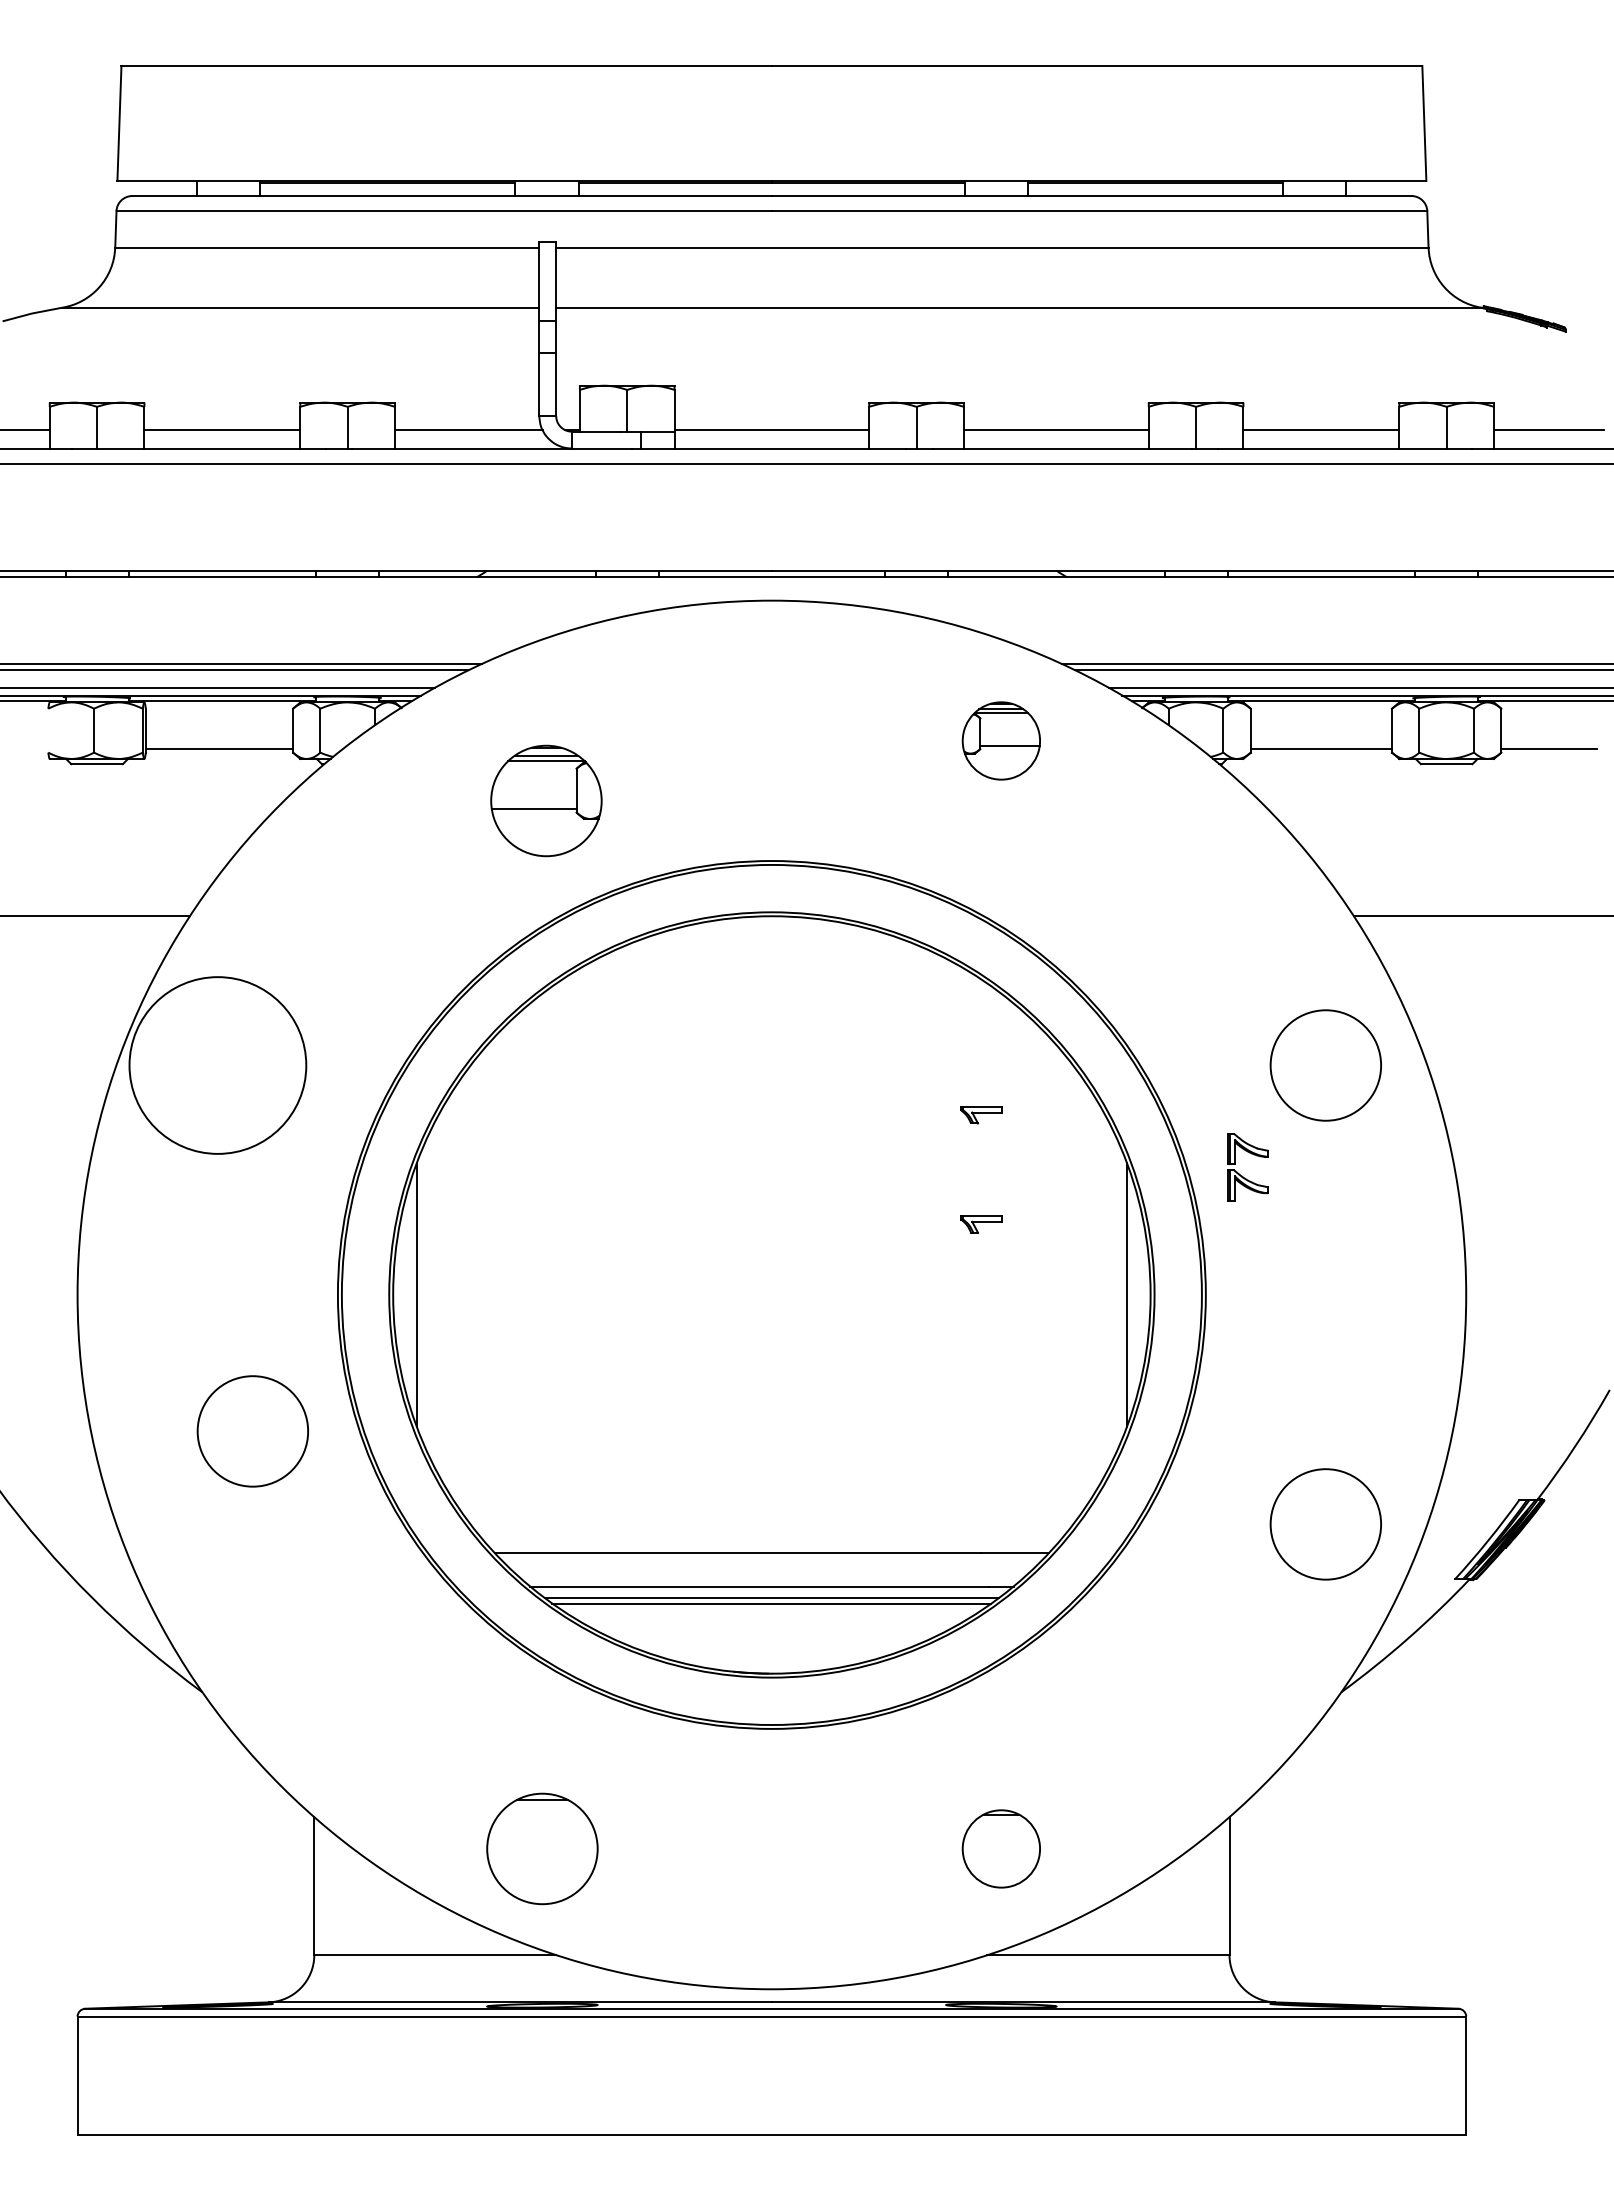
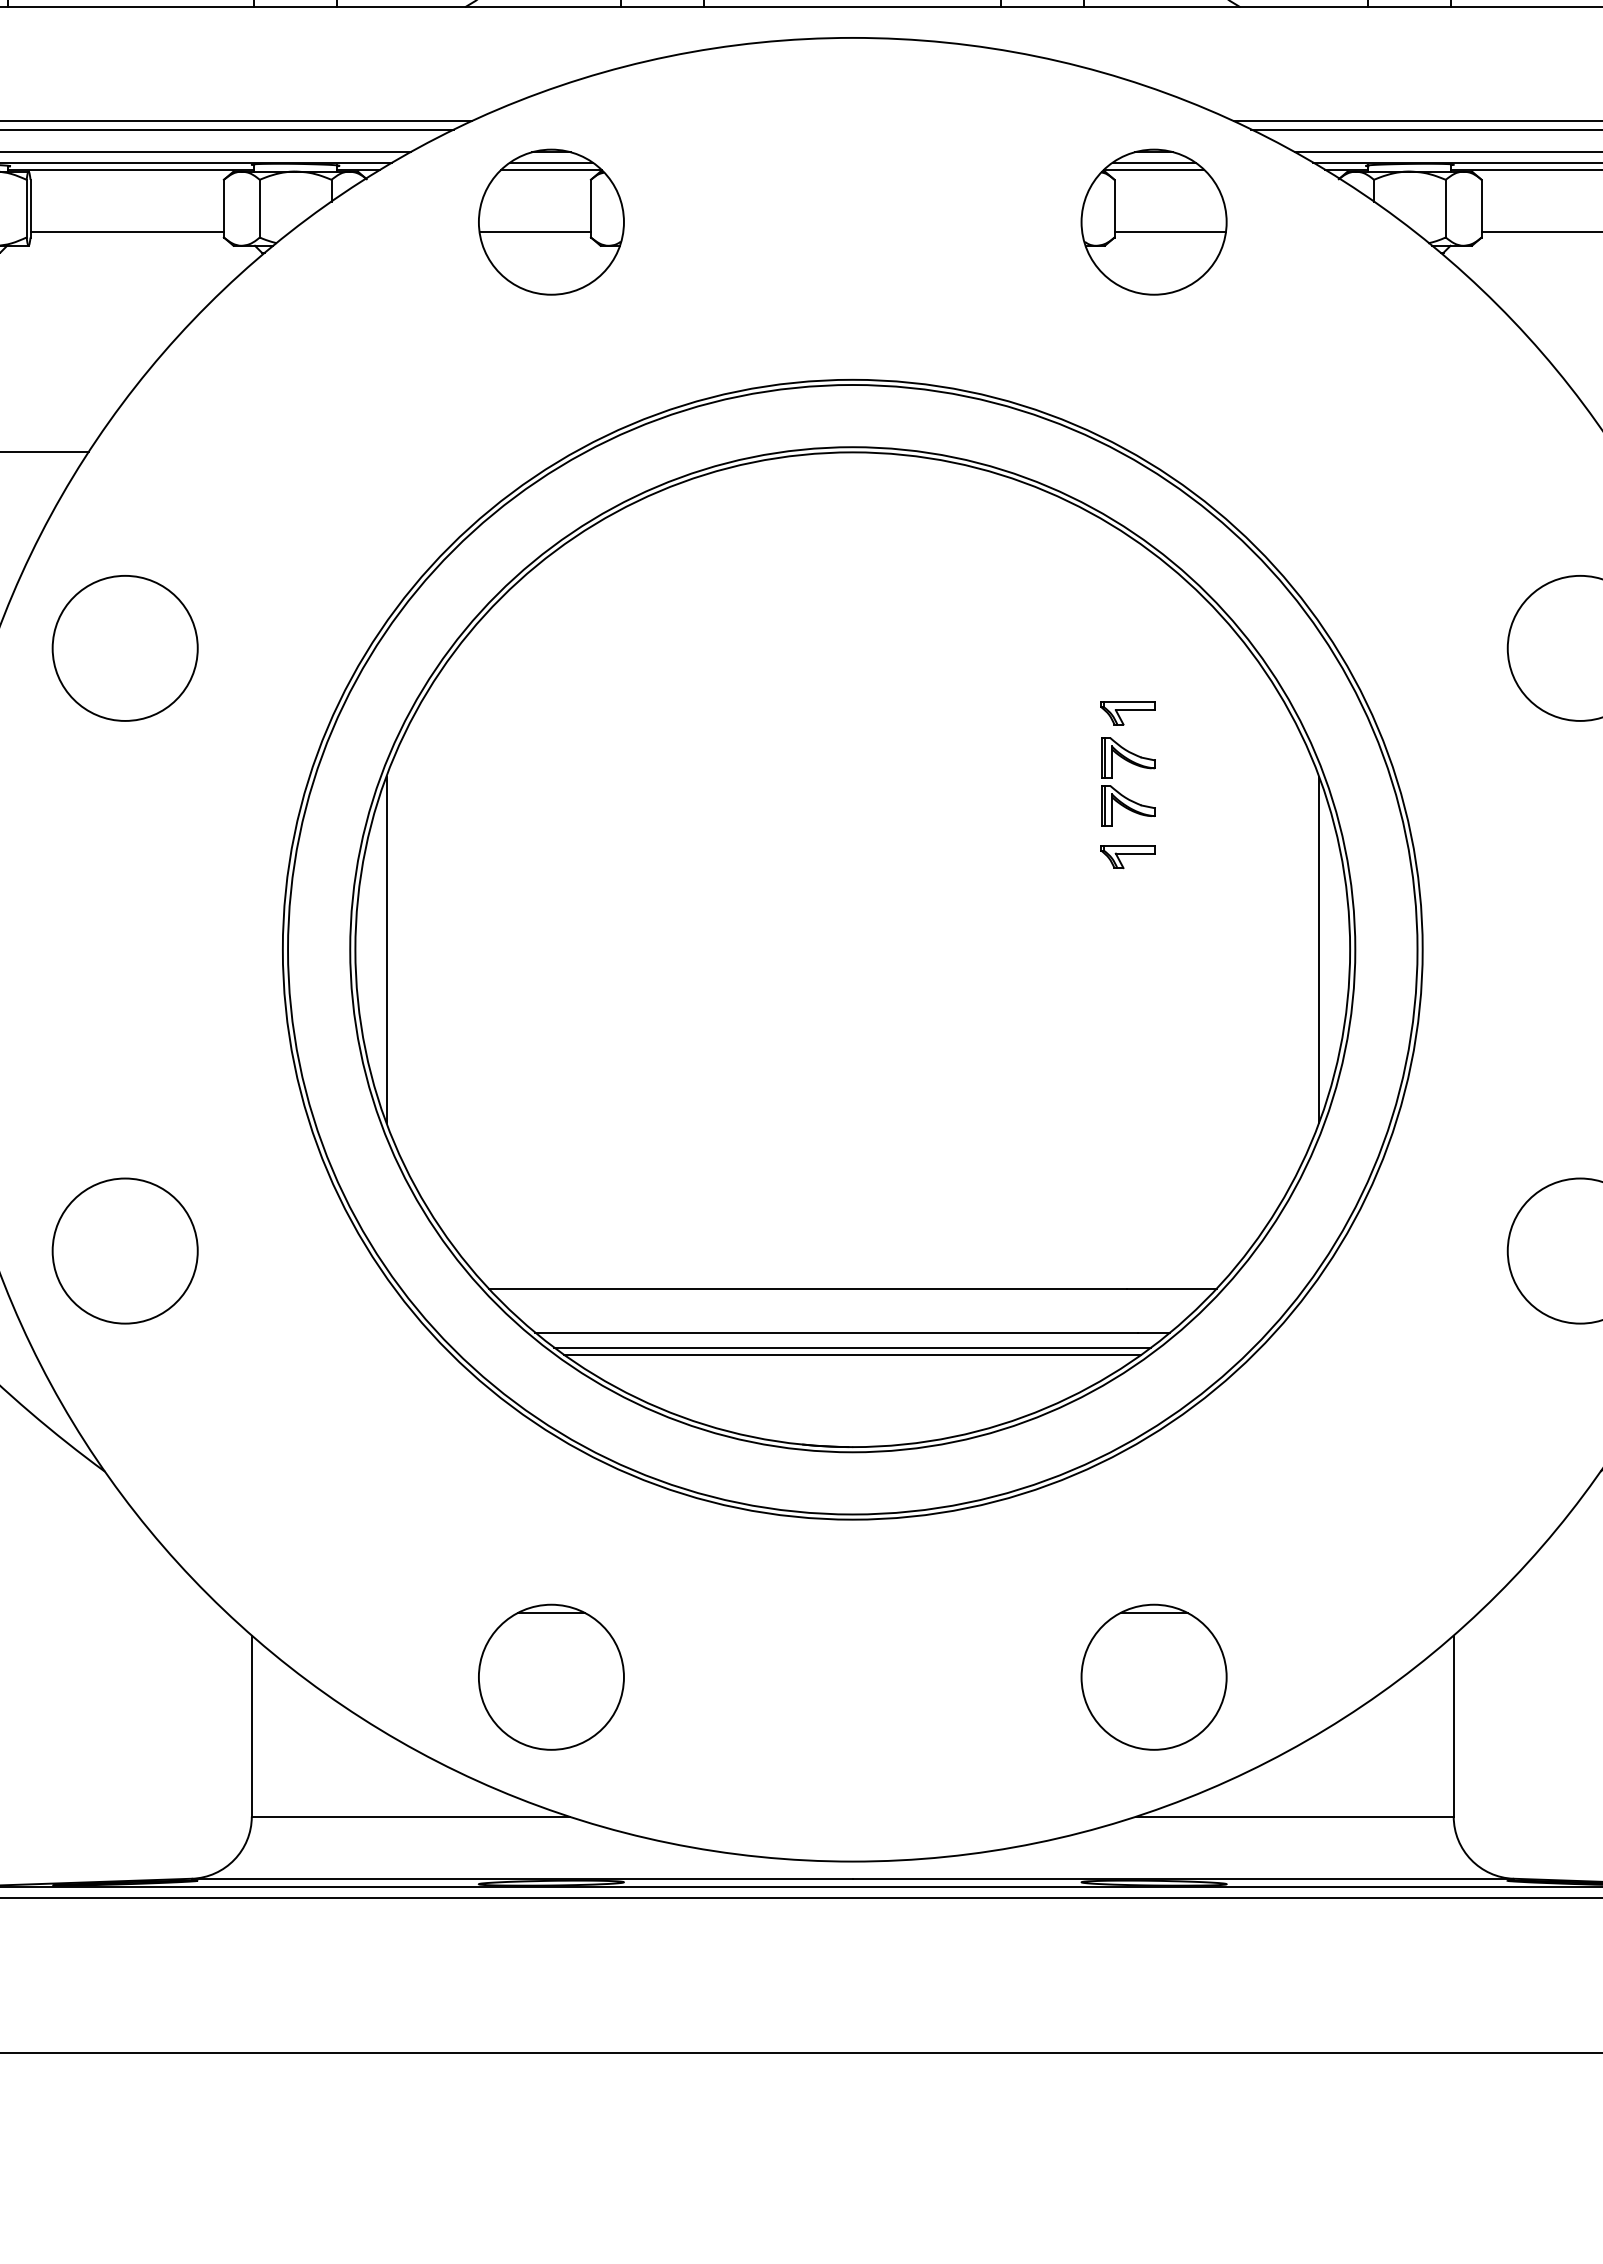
part: (1001, 740) -> (1154, 221), size x1.43
part: (546, 800) -> (551, 221), moved
circle: (217, 1065) -> (124, 648), size x0.62
part: (1242, 1175) -> (1121, 792), moved
circle: (252, 1431) -> (124, 1251), moved
part: (1001, 1848) -> (1154, 1676), size x1.43

